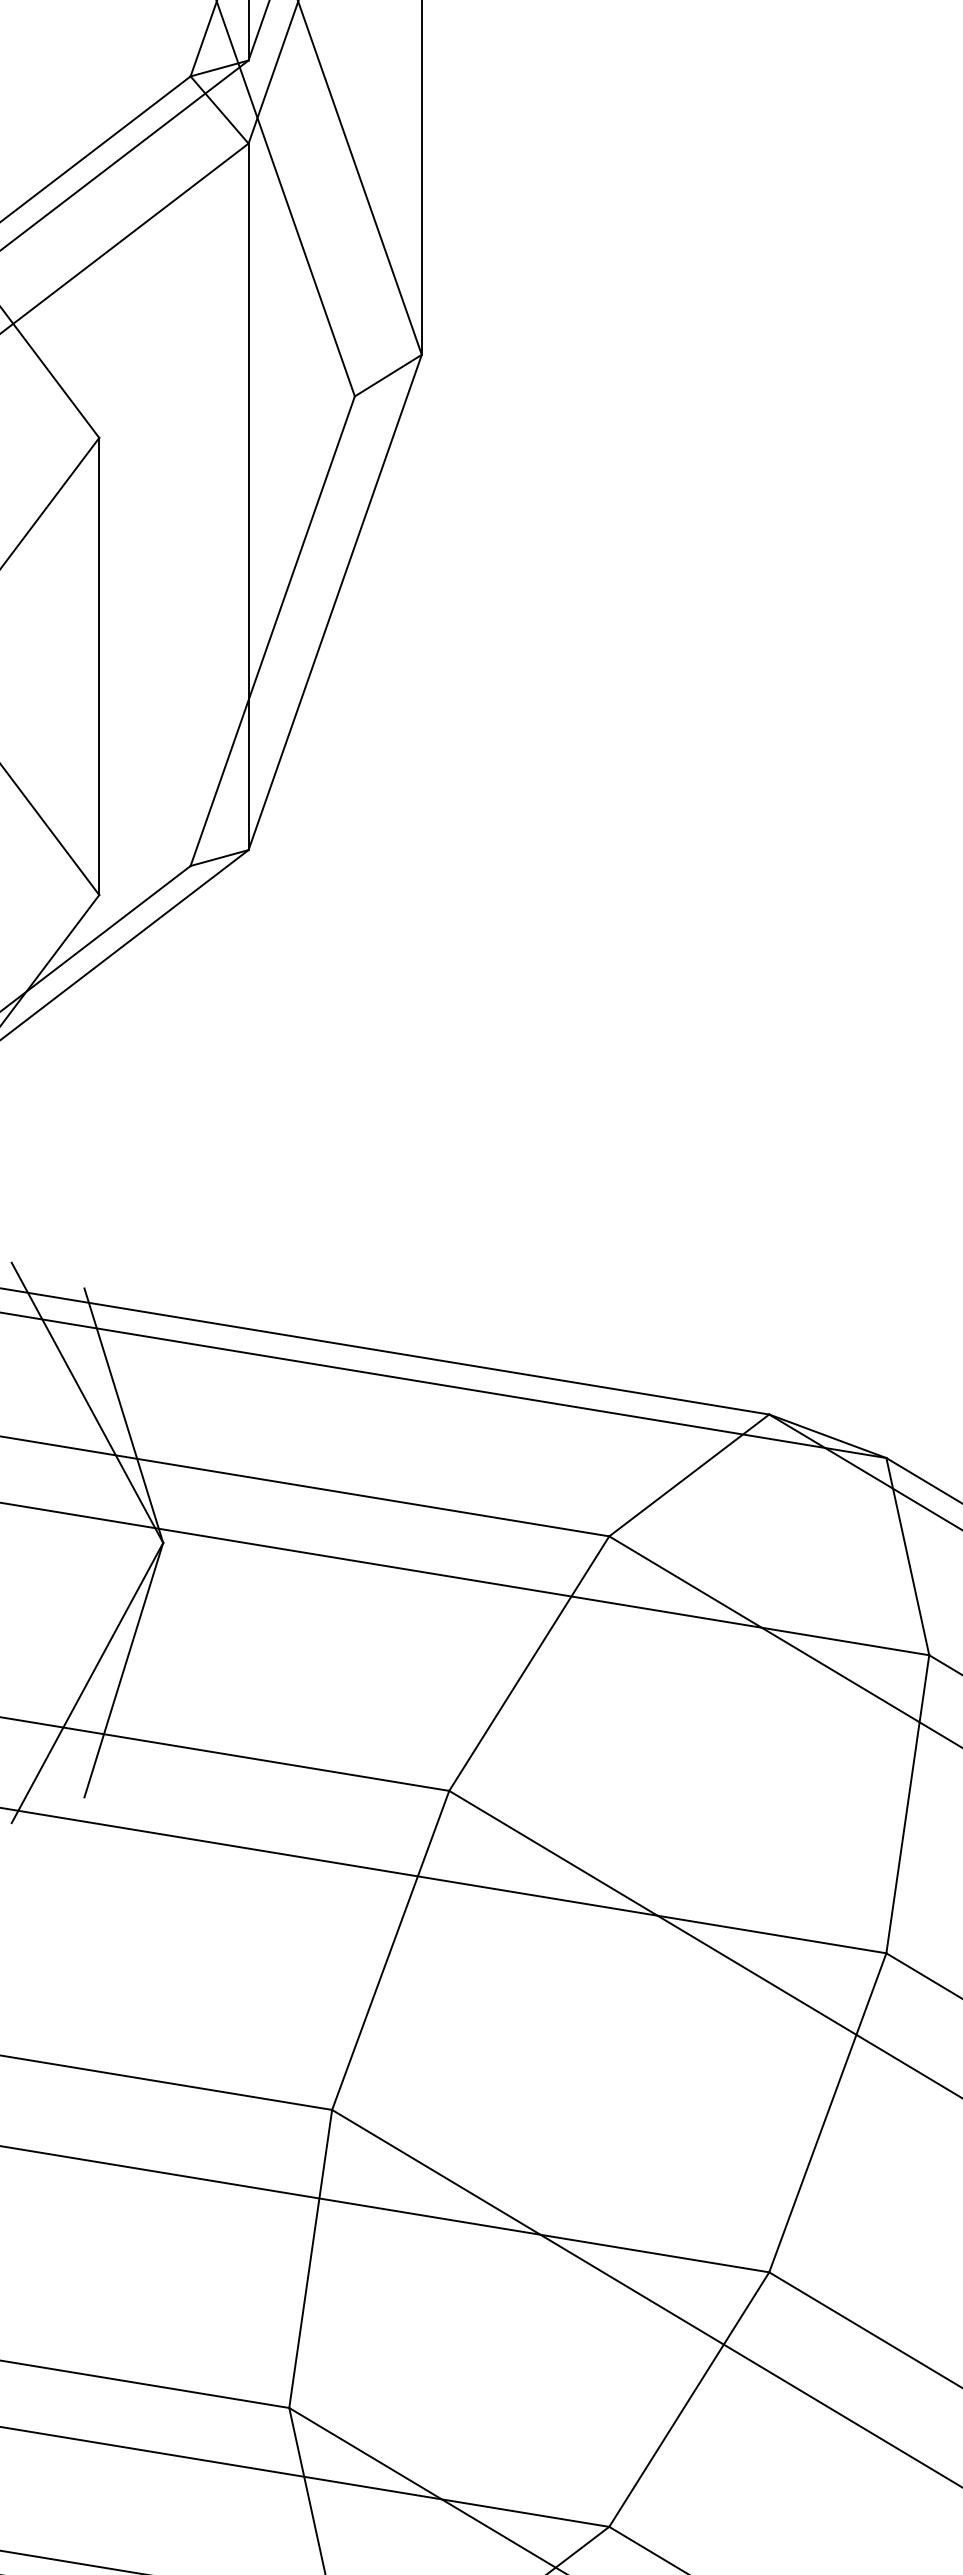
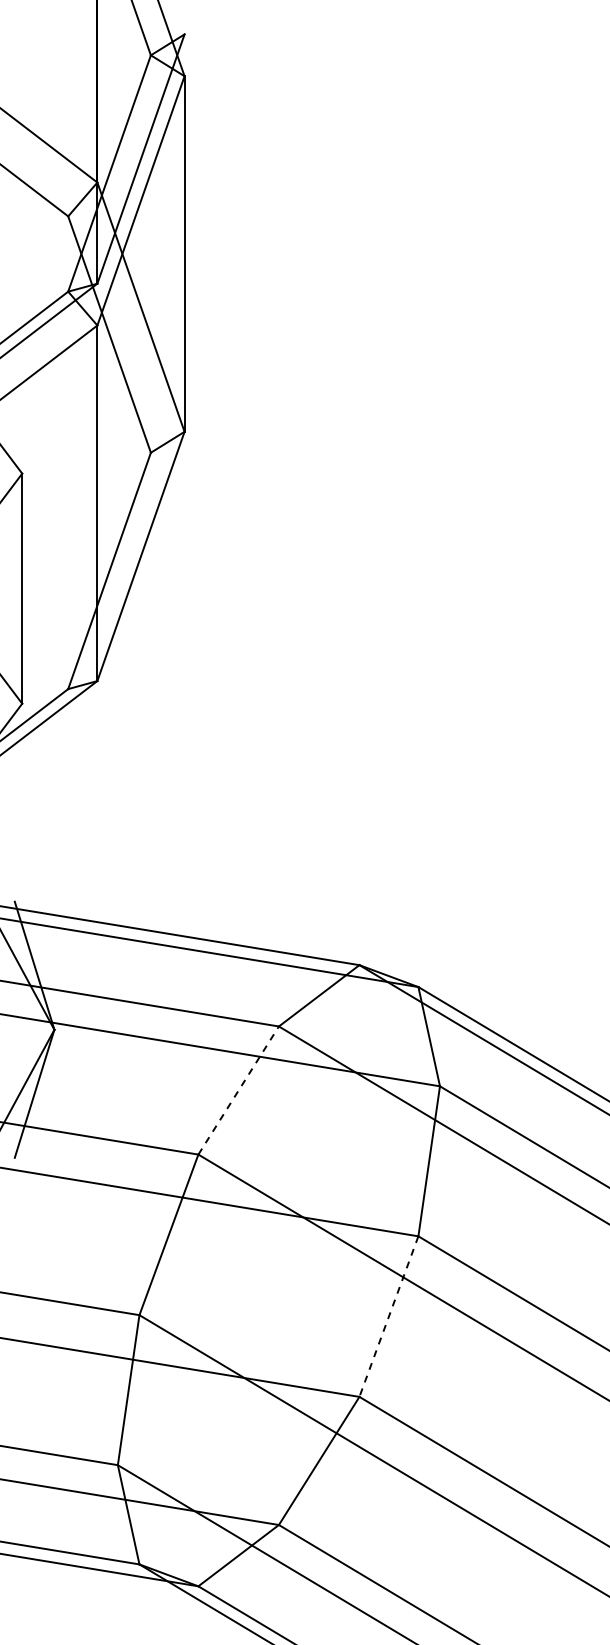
line: (528, 1663) -> (238, 1090), solid -> dashed
line: (826, 2112) -> (388, 1316), solid -> dashed

